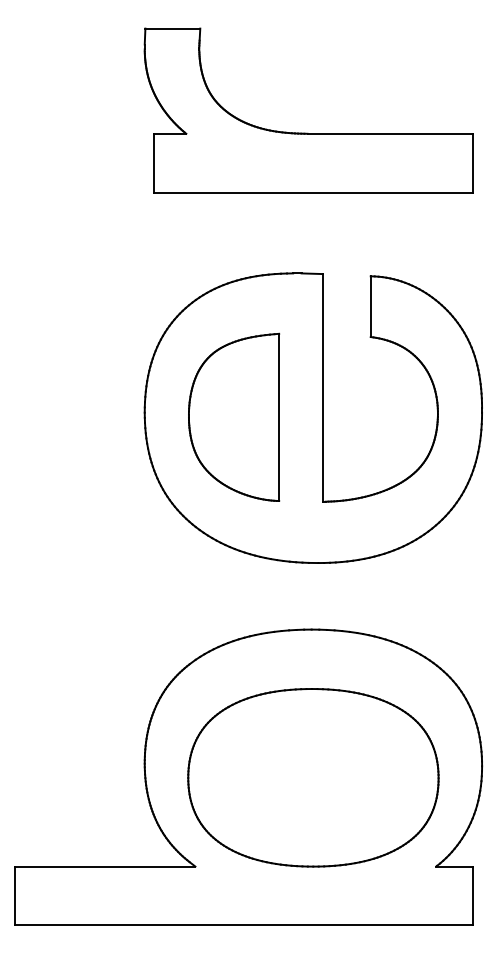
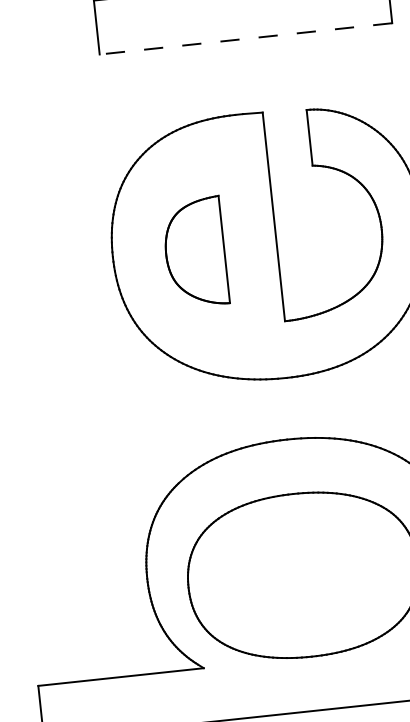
line: (313, 192) -> (246, 38), solid -> dashed
part: (234, 416) -> (195, 251), size x0.7

